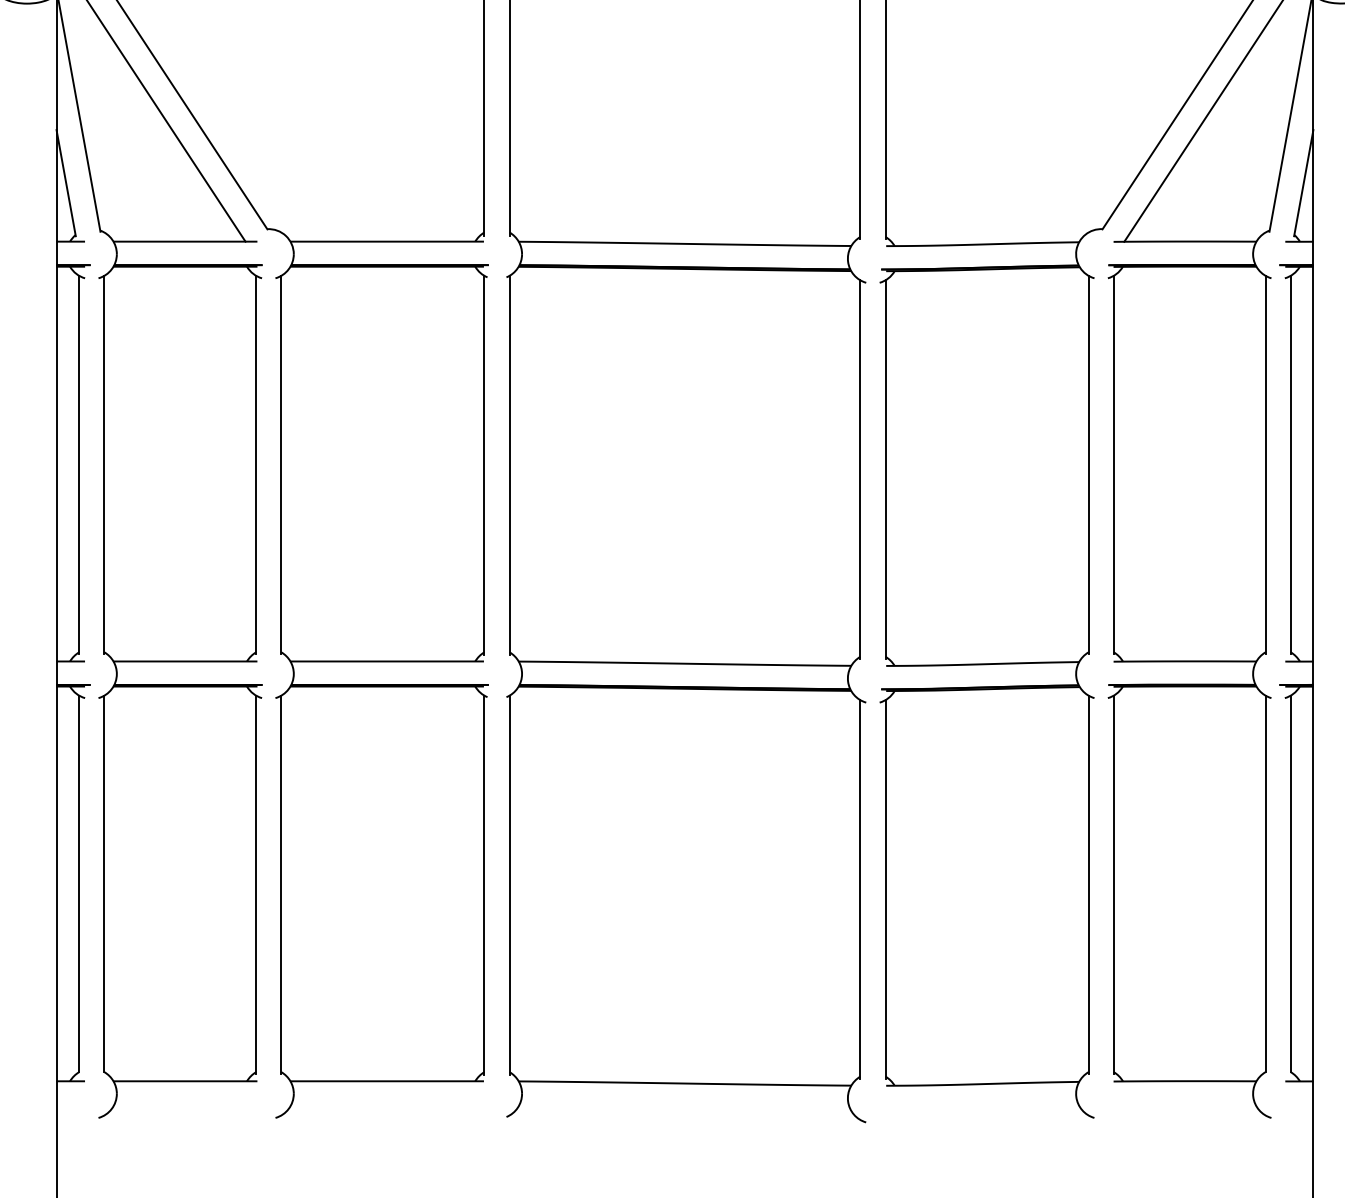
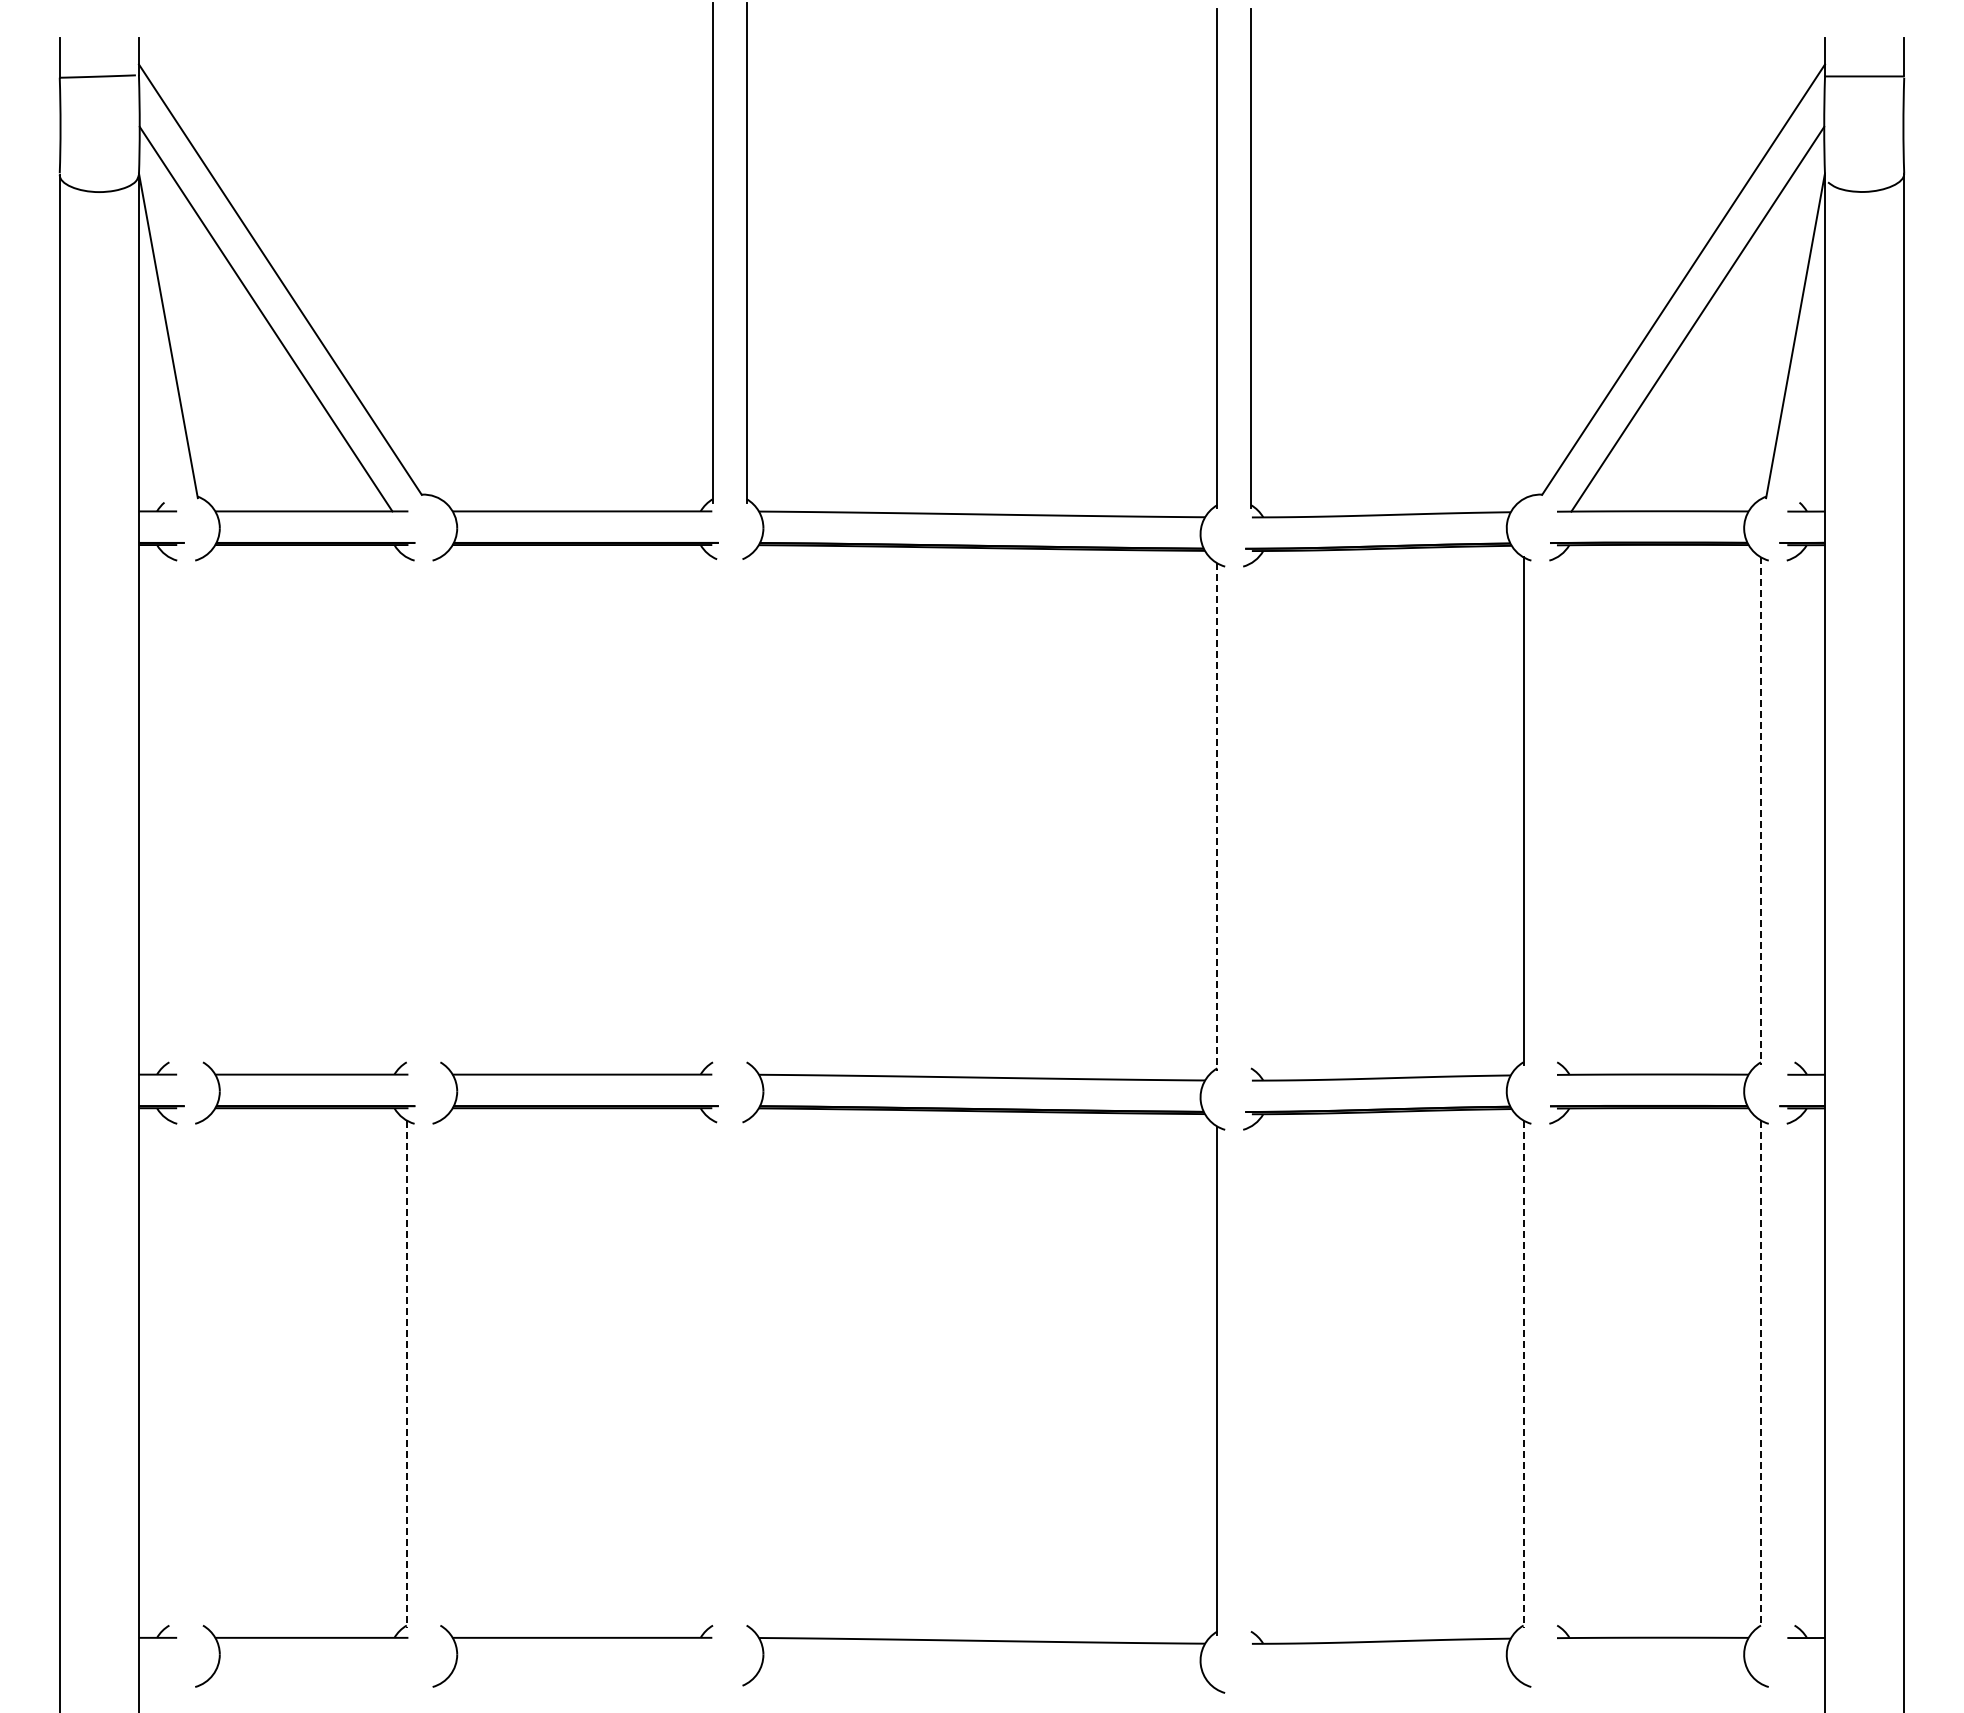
line: (65, 182) -> (151, 432), removed
line: (1304, 182) -> (1812, 432), removed
line: (79, 465) -> (169, 811), removed
line: (104, 465) -> (203, 811), removed
line: (256, 465) -> (406, 811), removed
line: (281, 465) -> (440, 811), removed
line: (484, 465) -> (712, 811), removed
line: (509, 465) -> (746, 811), removed
line: (1113, 465) -> (1557, 811), removed
line: (1265, 465) -> (1760, 811), solid -> dashed
line: (1290, 465) -> (1794, 811), removed
line: (860, 469) -> (1217, 817), solid -> dashed
line: (885, 469) -> (1250, 817), removed
line: (79, 883) -> (169, 1372), removed
line: (104, 883) -> (203, 1372), removed
line: (1290, 883) -> (1794, 1372), removed
line: (256, 884) -> (406, 1374), solid -> dashed
line: (281, 884) -> (440, 1374), removed
line: (484, 884) -> (712, 1374), removed
line: (509, 884) -> (746, 1374), removed
line: (1088, 884) -> (1523, 1374), solid -> dashed
line: (1113, 884) -> (1557, 1374), removed
line: (1265, 884) -> (1760, 1373), solid -> dashed
line: (885, 889) -> (1250, 1380), removed

